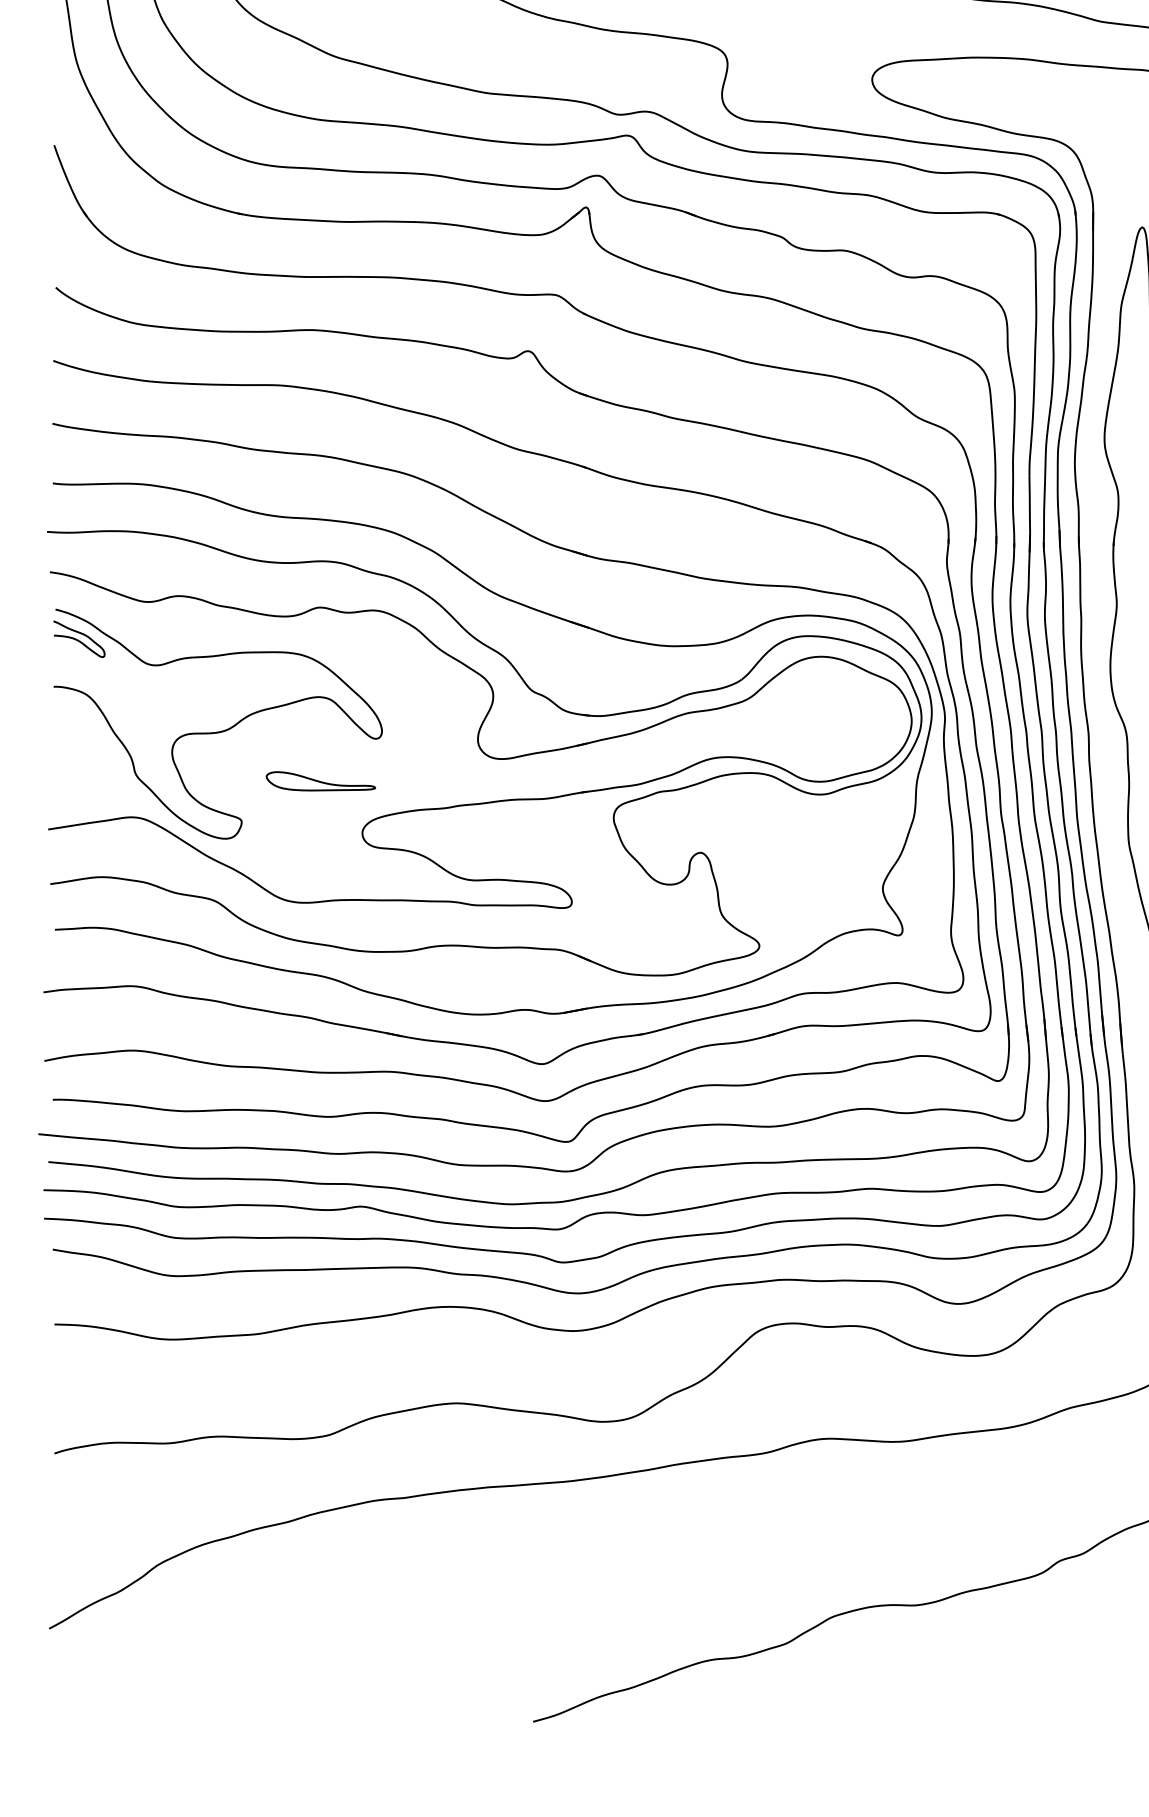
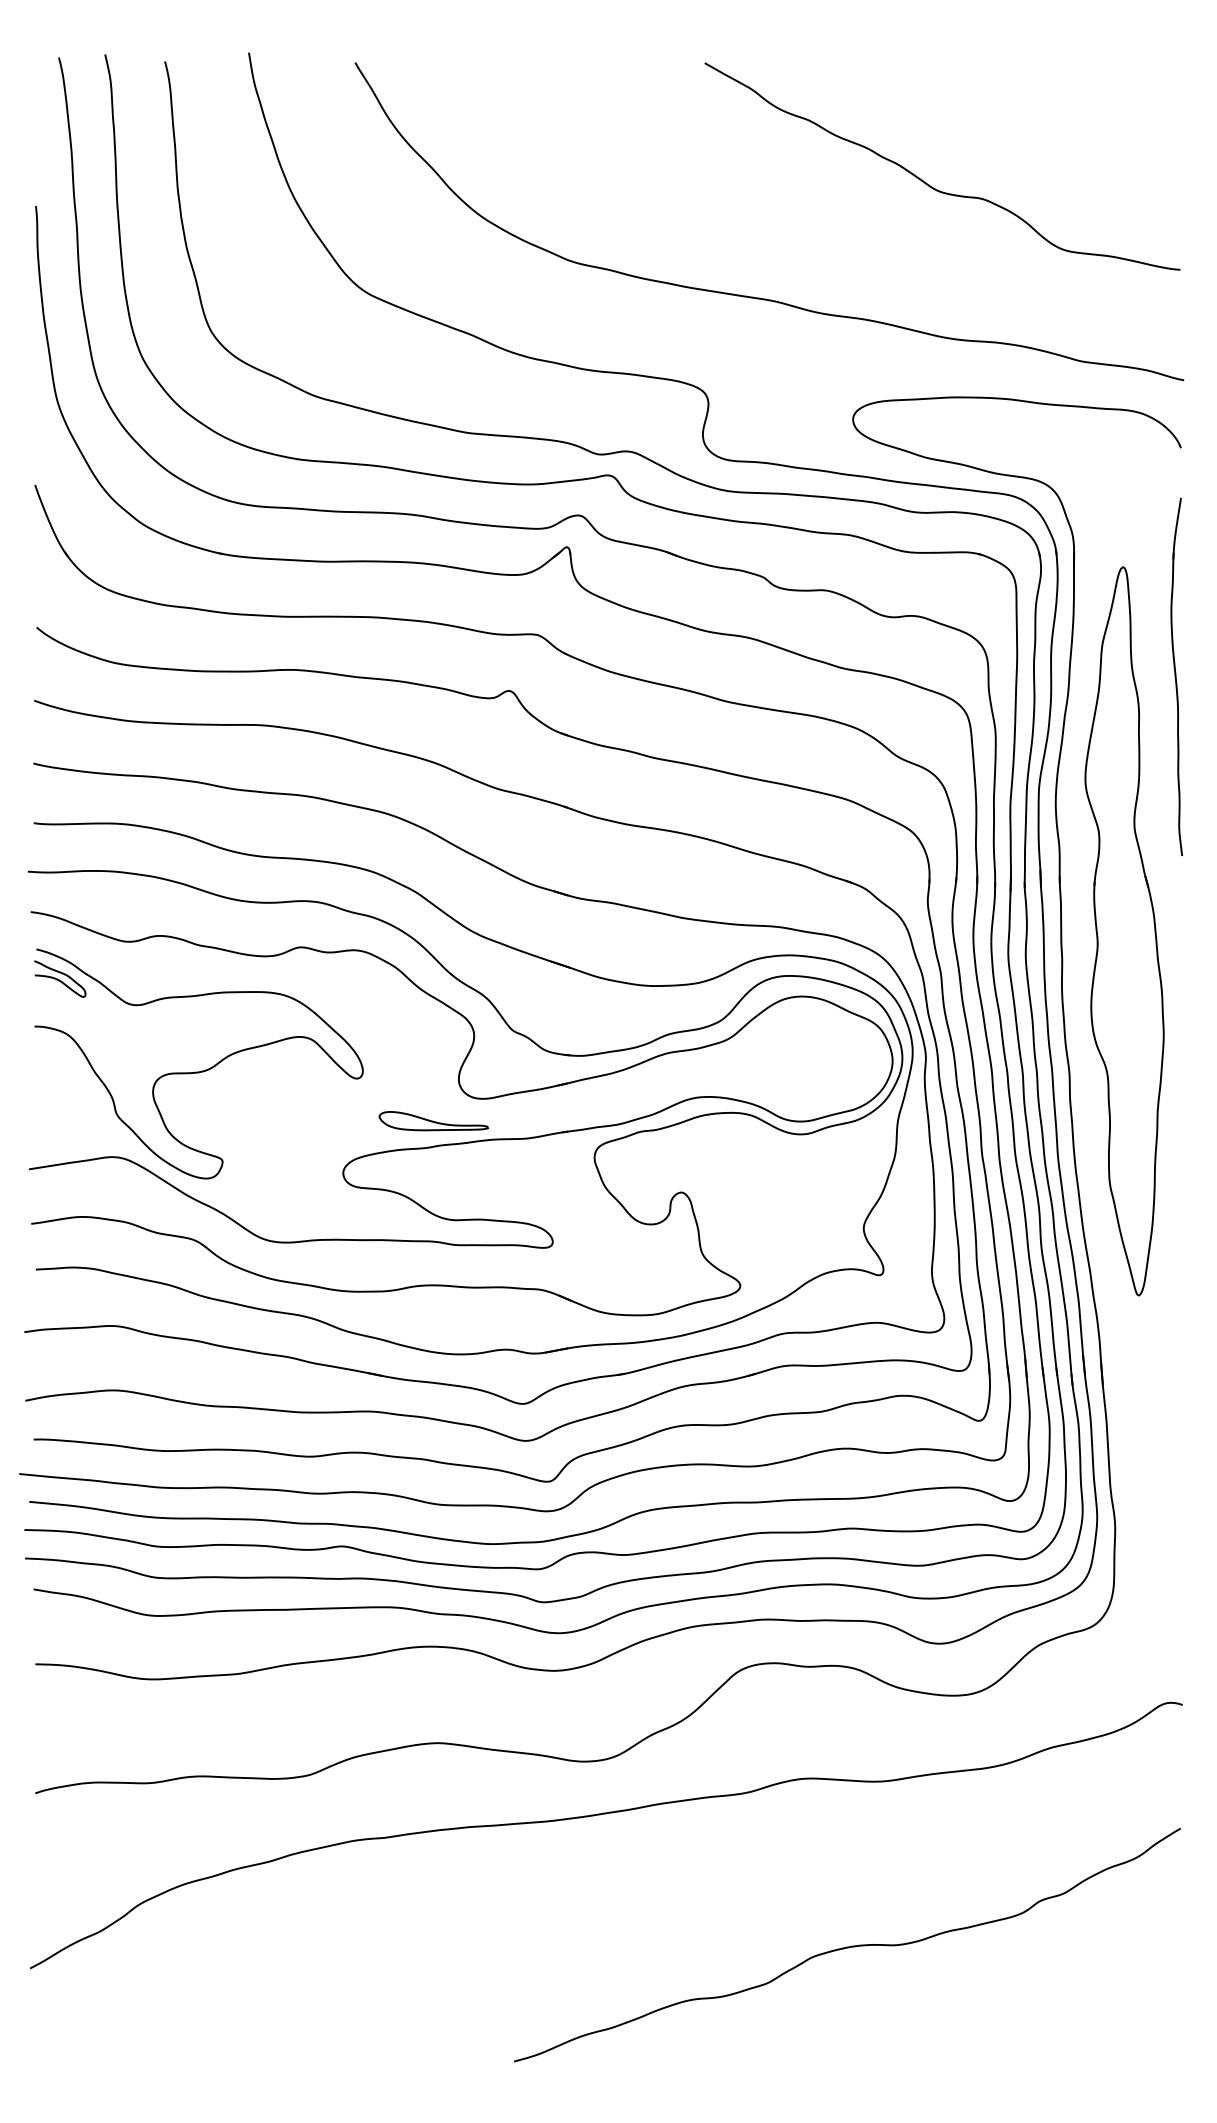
part: (320, 781) -> (433, 1121), moved

